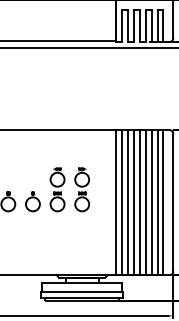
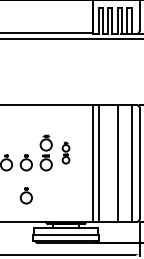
part: (81, 189) -> (65, 152), size x0.6
line: (127, 202) -> (102, 163), removed
line: (134, 202) -> (108, 163), removed
line: (139, 202) -> (112, 163), removed
line: (151, 202) -> (121, 163), removed
line: (158, 202) -> (127, 163), removed
part: (32, 242) -> (26, 195), added

